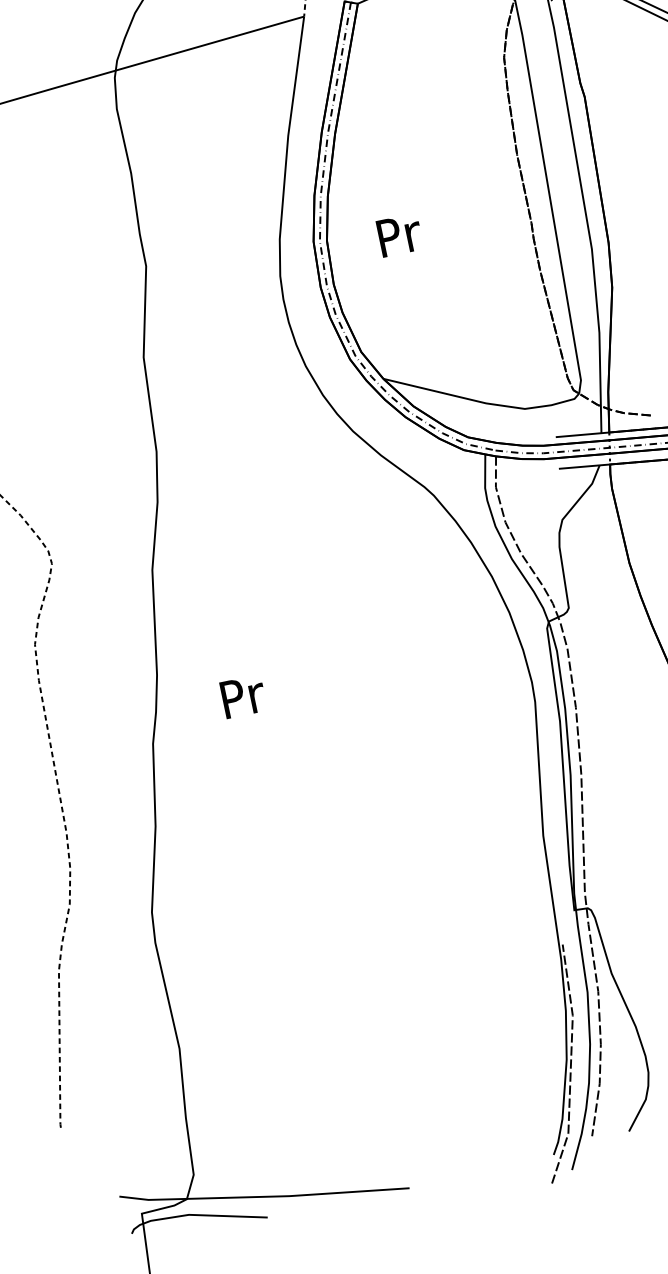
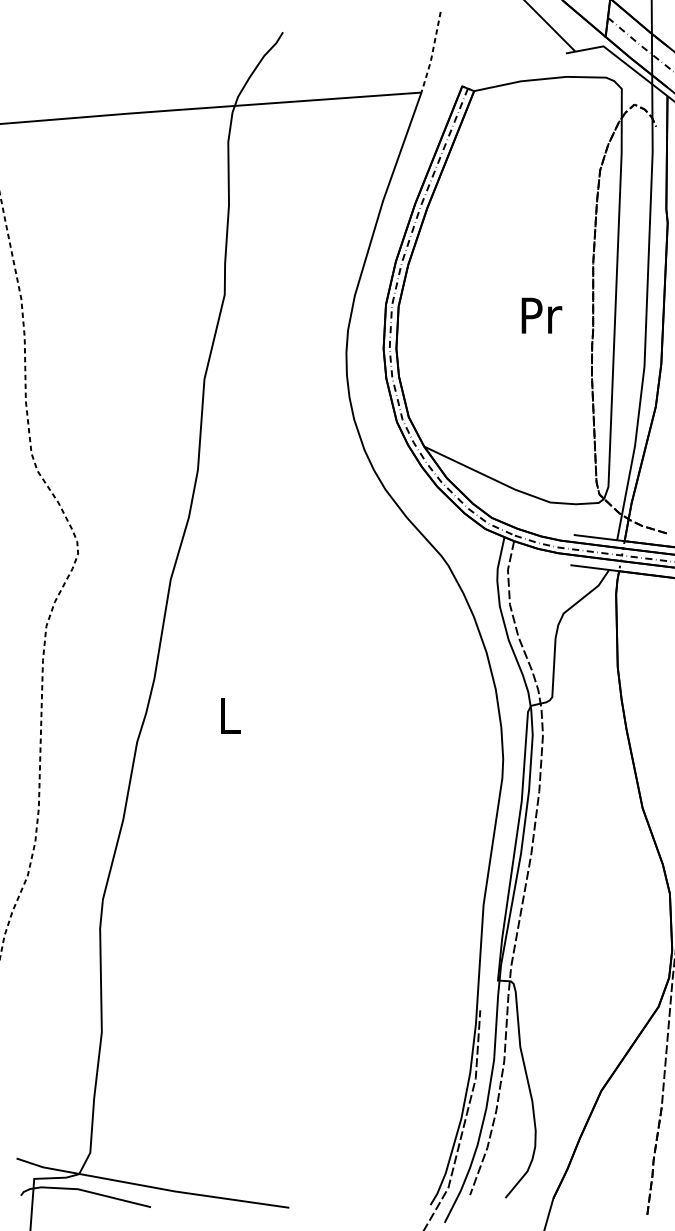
text: (399, 235) -> (541, 315), moved
text: (242, 696) -> (230, 715), Pr -> L

